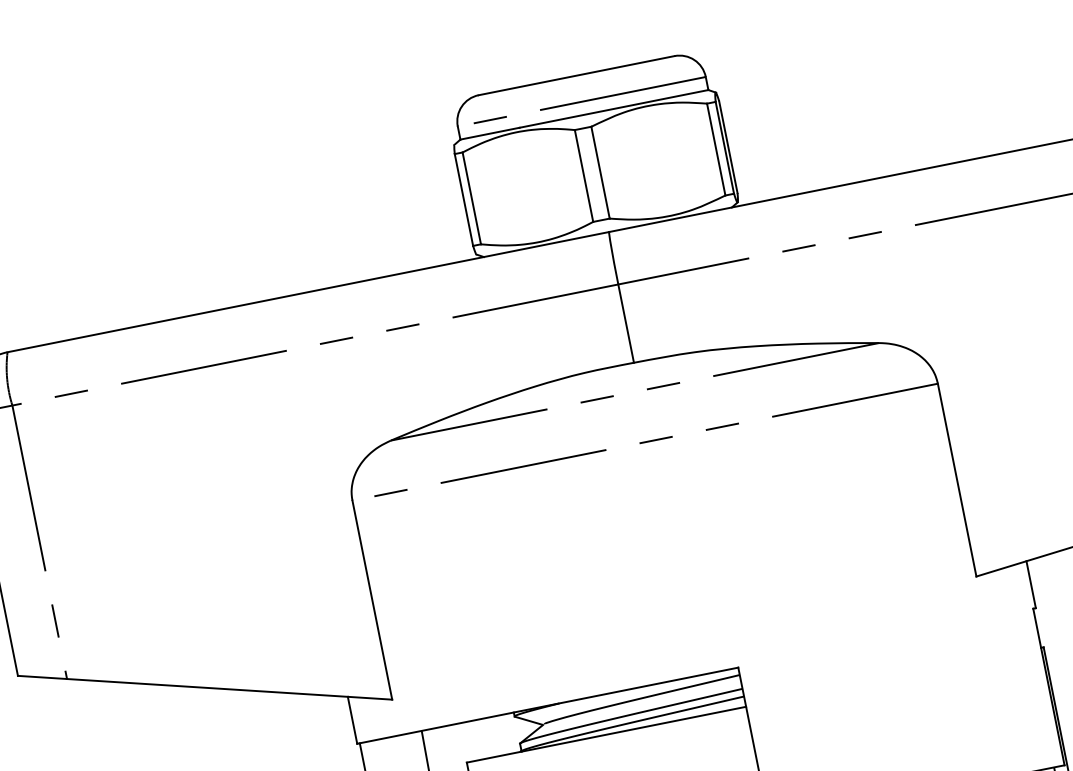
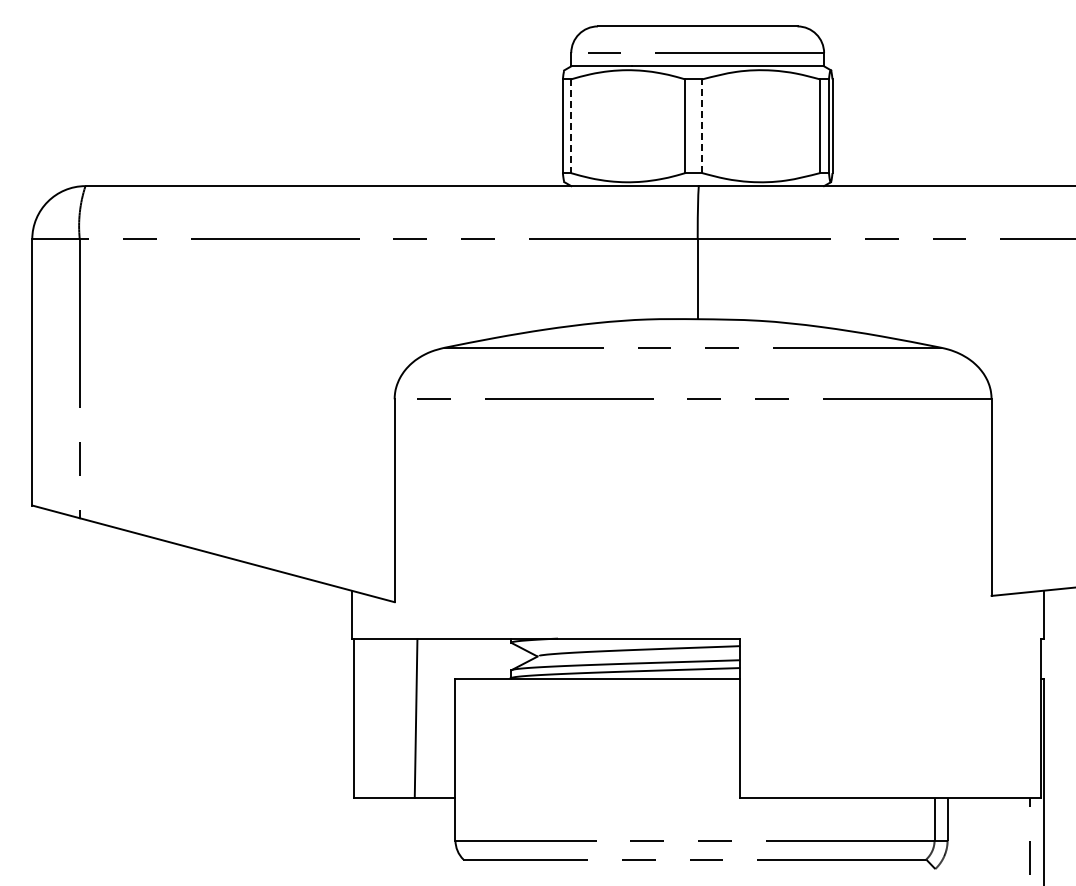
line: (600, 172) -> (702, 126), solid -> dashed
line: (471, 198) -> (570, 126), solid -> dashed

